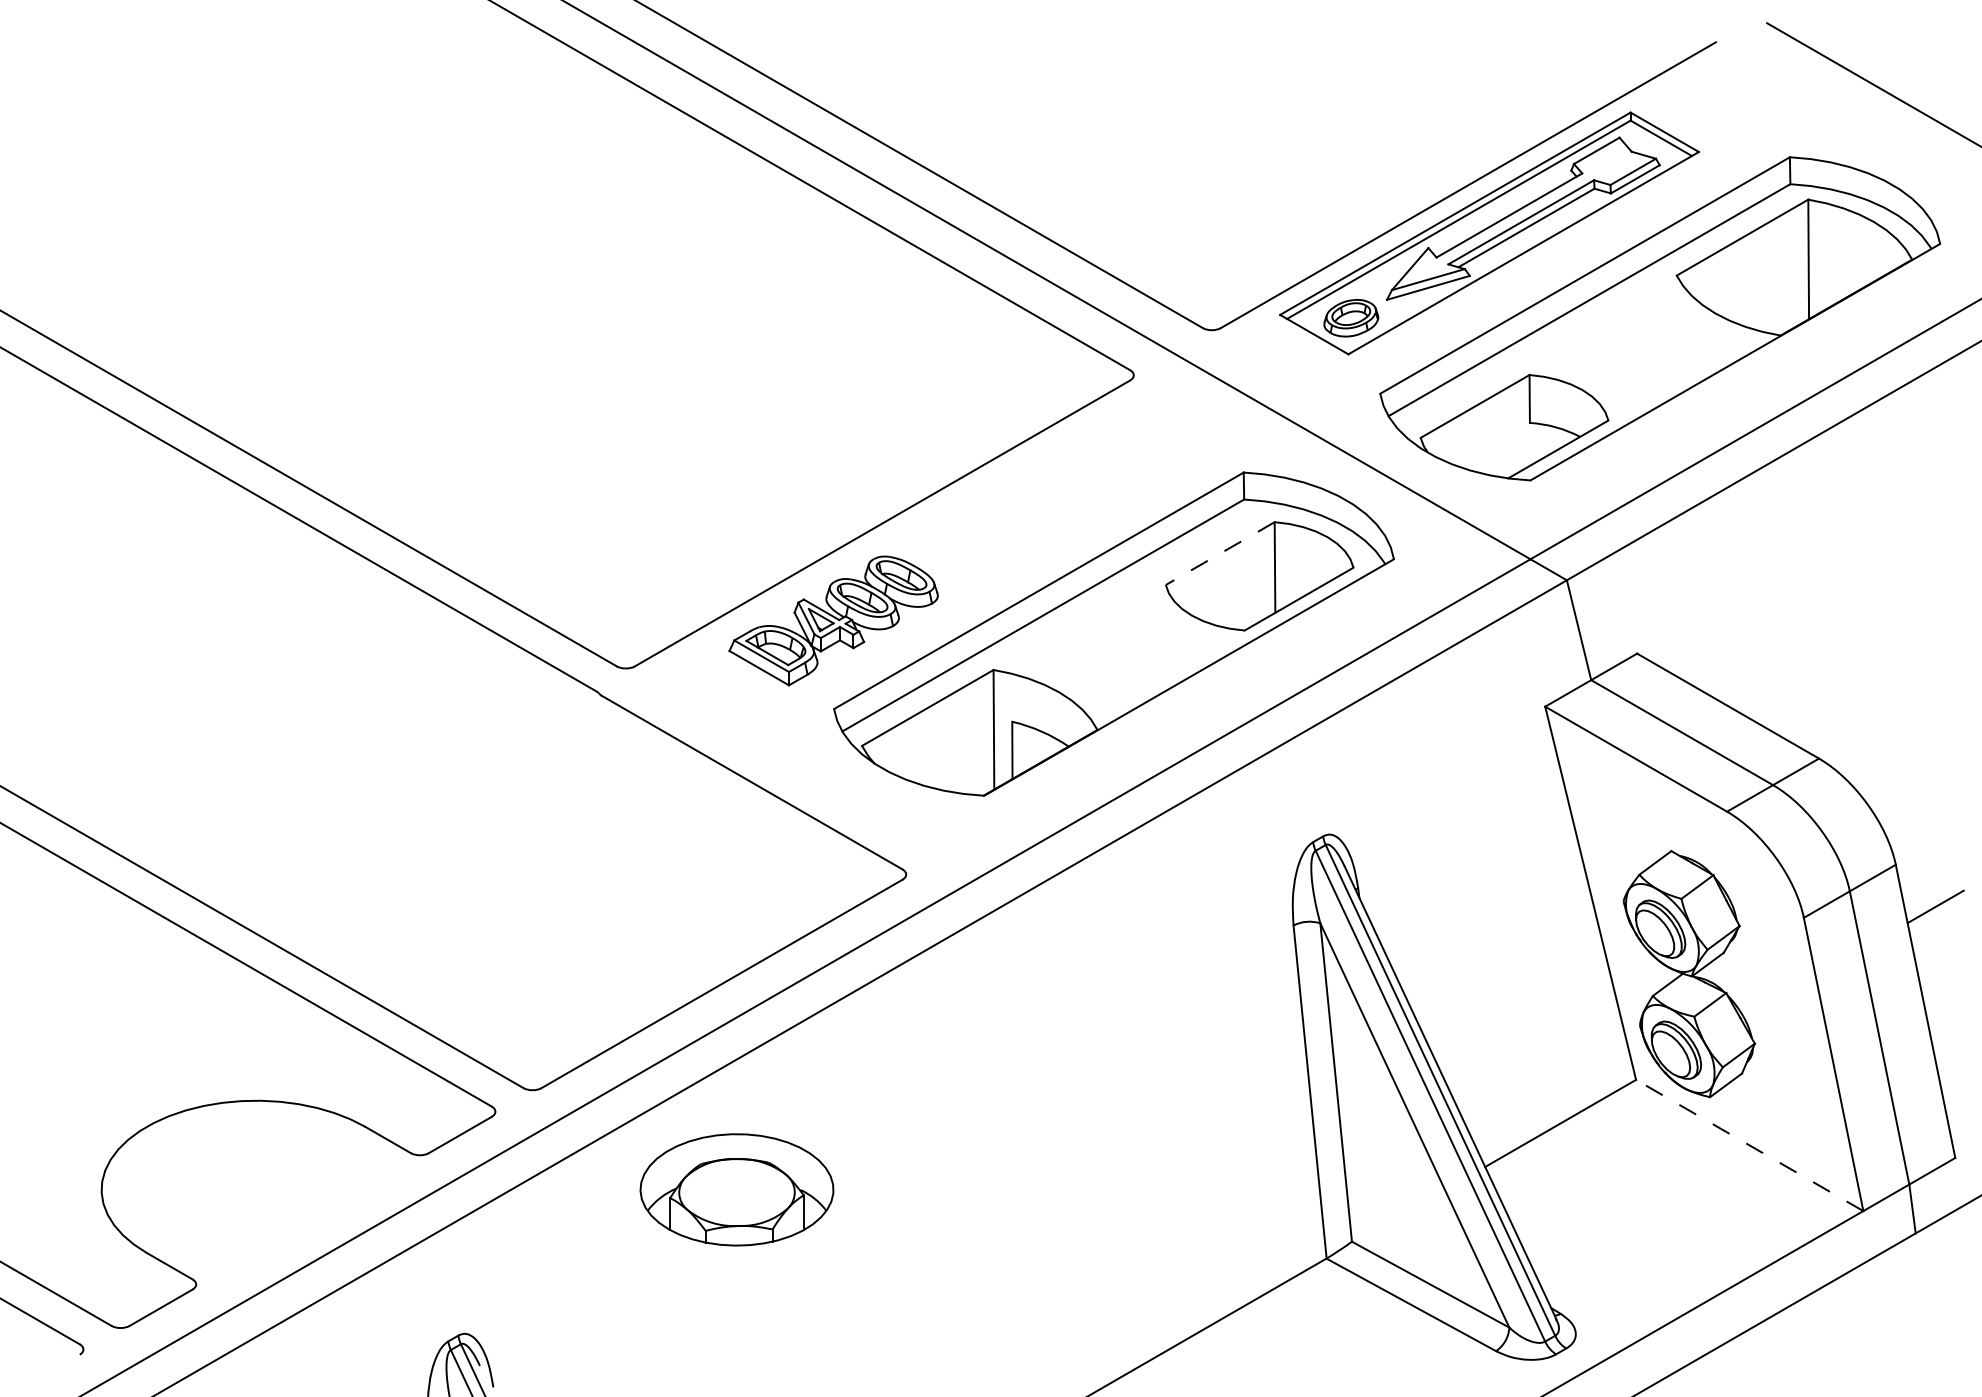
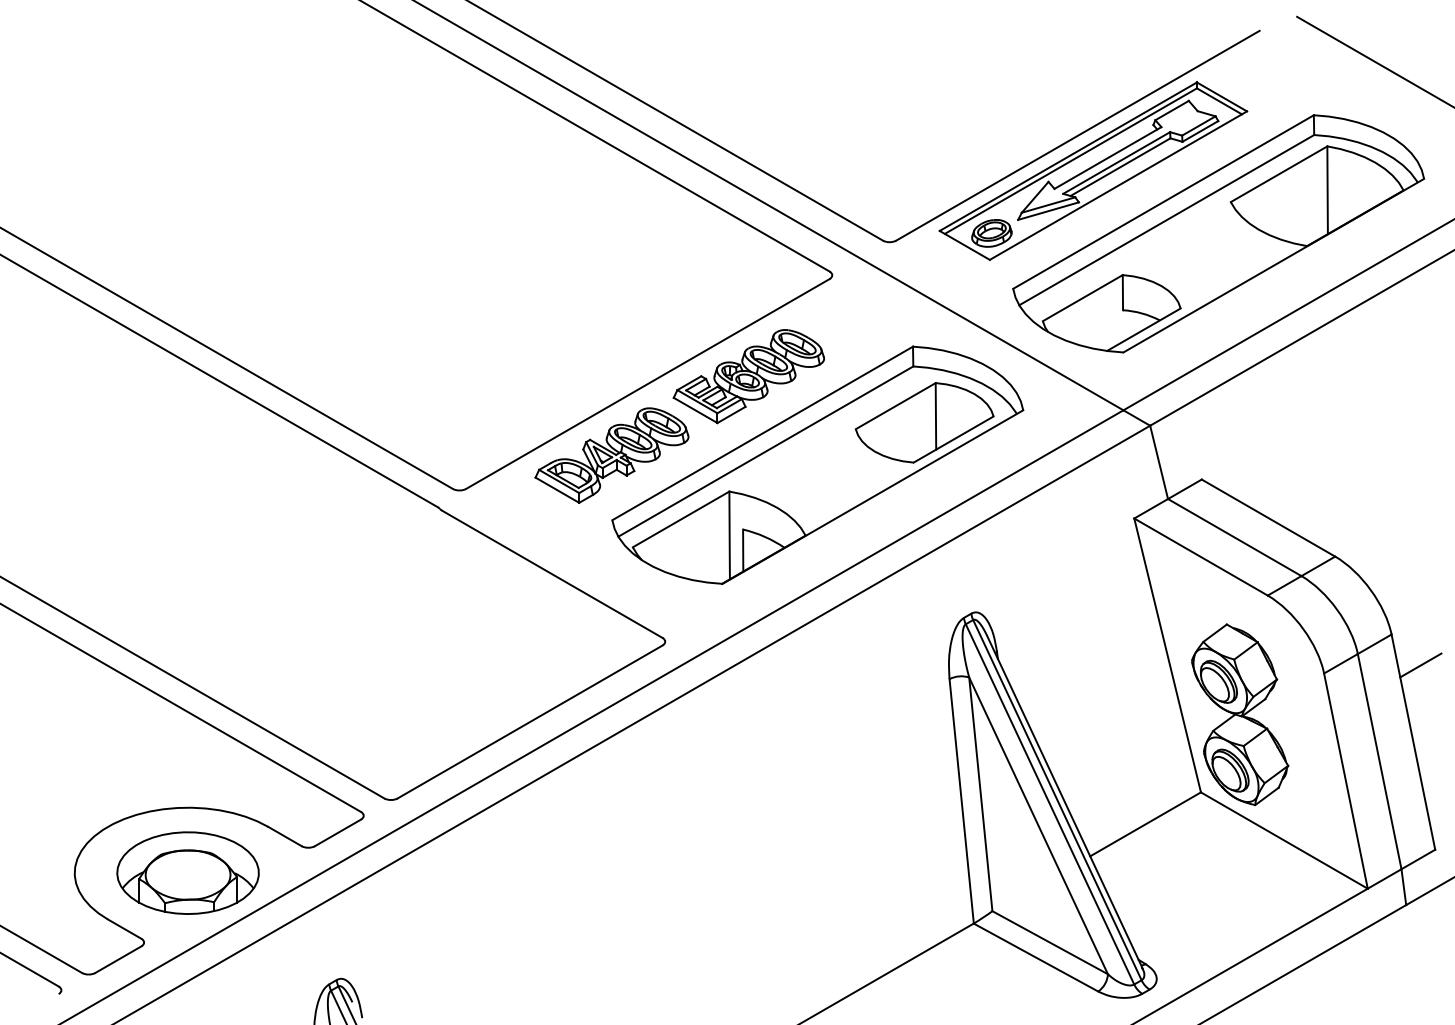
part: (1019, 513) -> (748, 376), added
line: (1219, 554) -> (895, 406), dashed -> solid
line: (1748, 1145) -> (1283, 840), dashed -> solid
part: (736, 1189) -> (187, 872), moved

